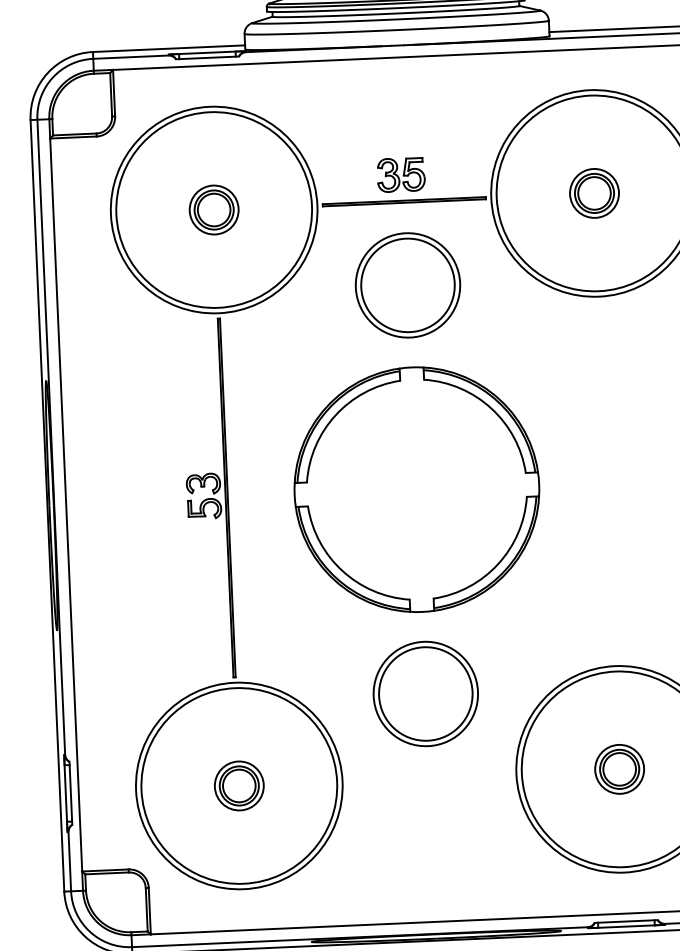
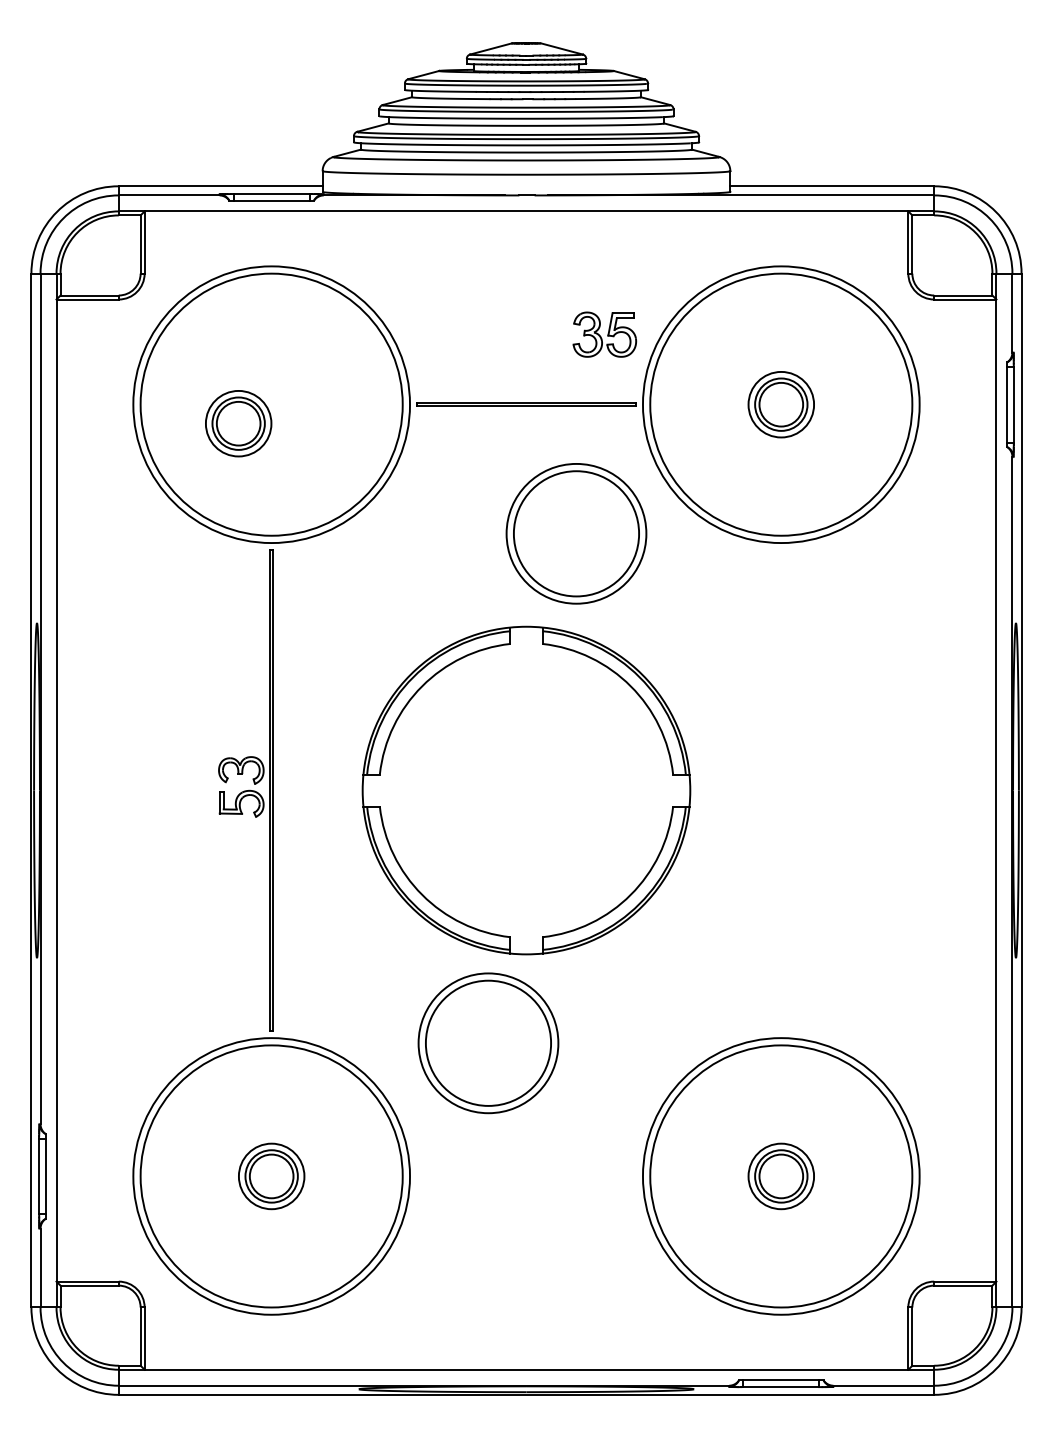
part: (400, 174) -> (604, 334), moved
part: (214, 209) -> (238, 423), moved
part: (407, 285) -> (576, 533), moved
part: (425, 694) -> (488, 1043), moved

